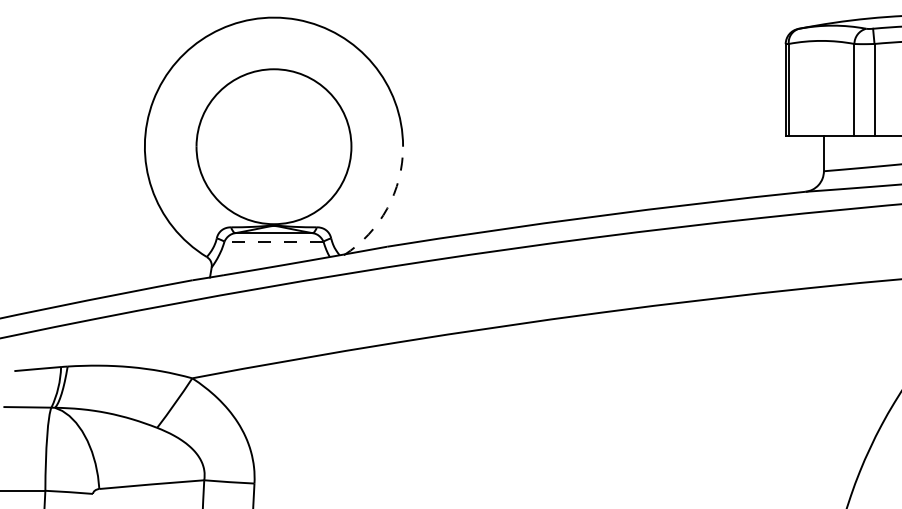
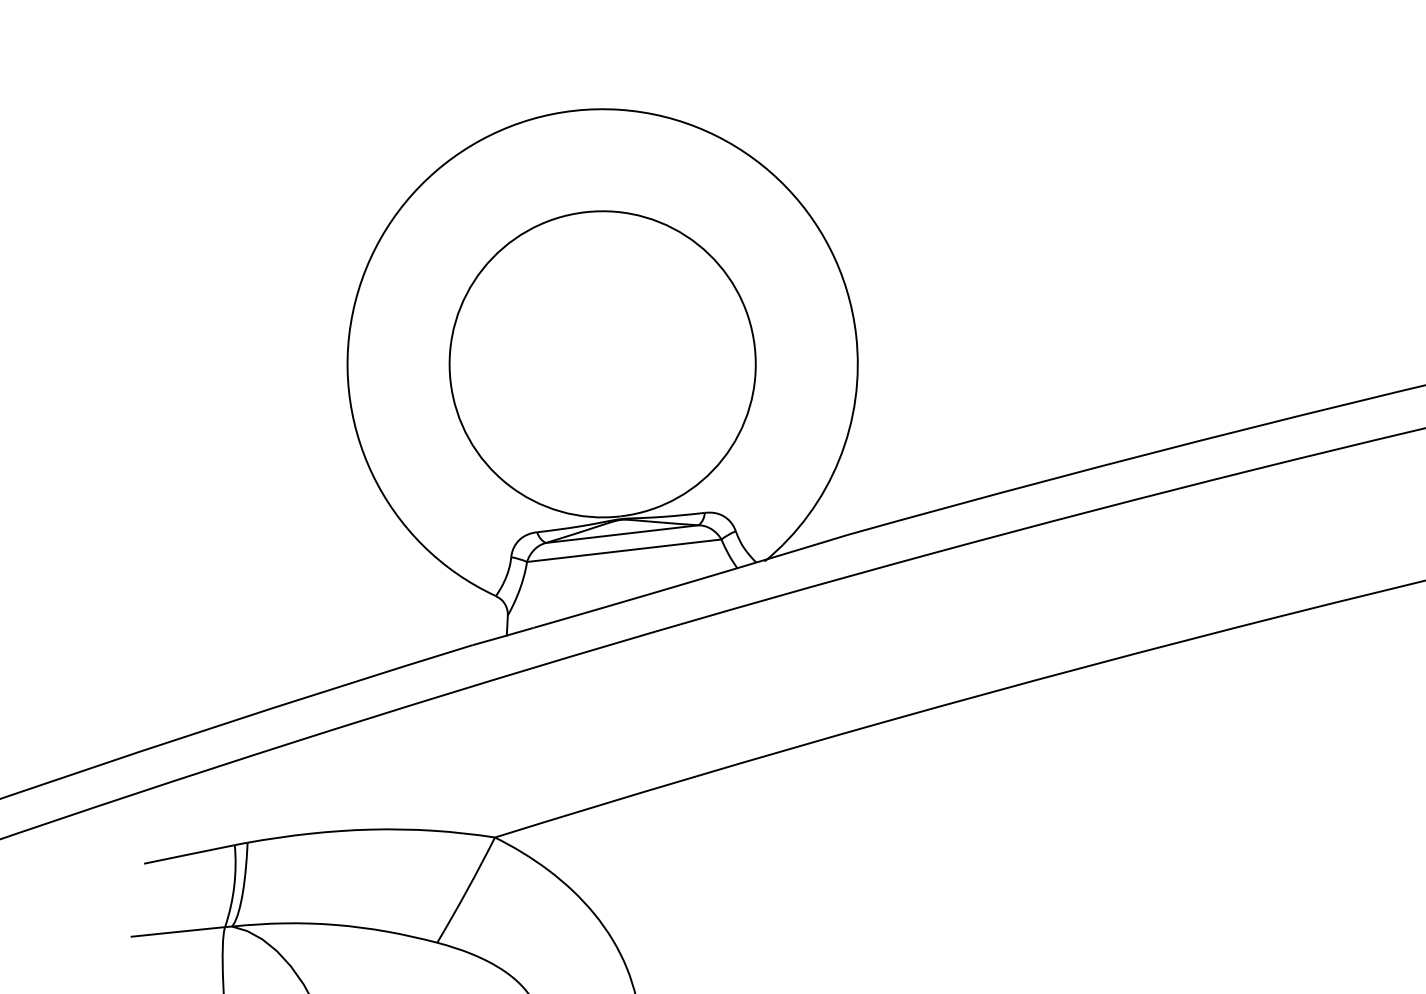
arc: (387, 208) -> (839, 459), dashed -> solid
line: (273, 241) -> (623, 550), dashed -> solid

